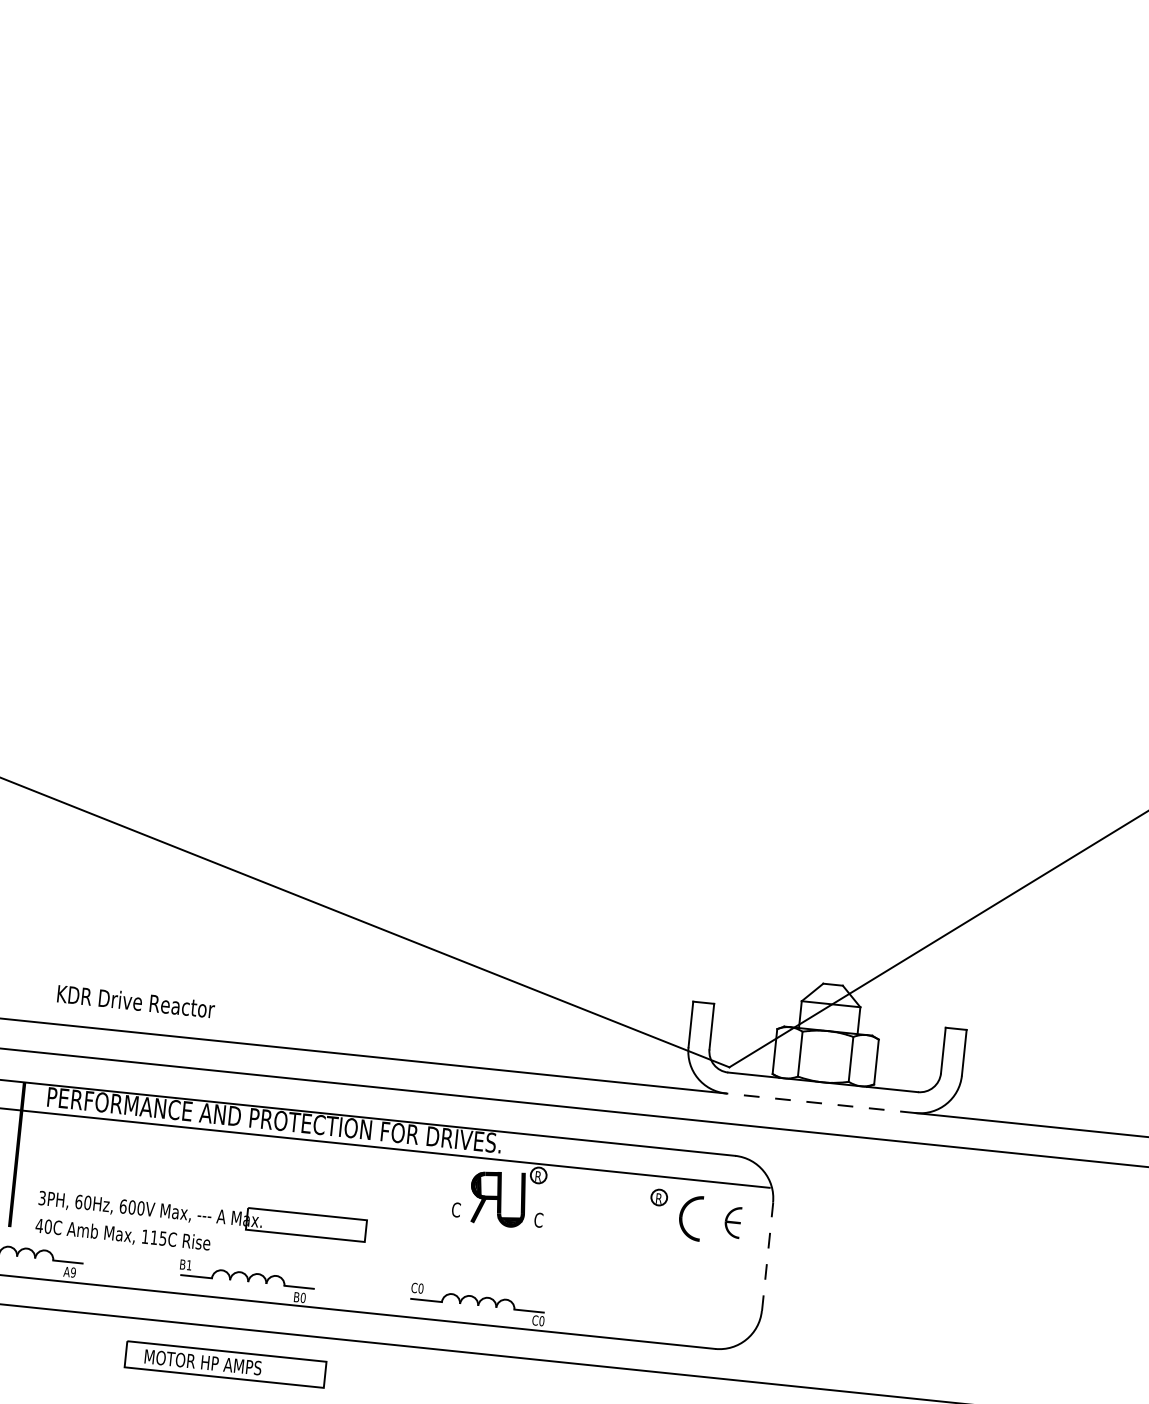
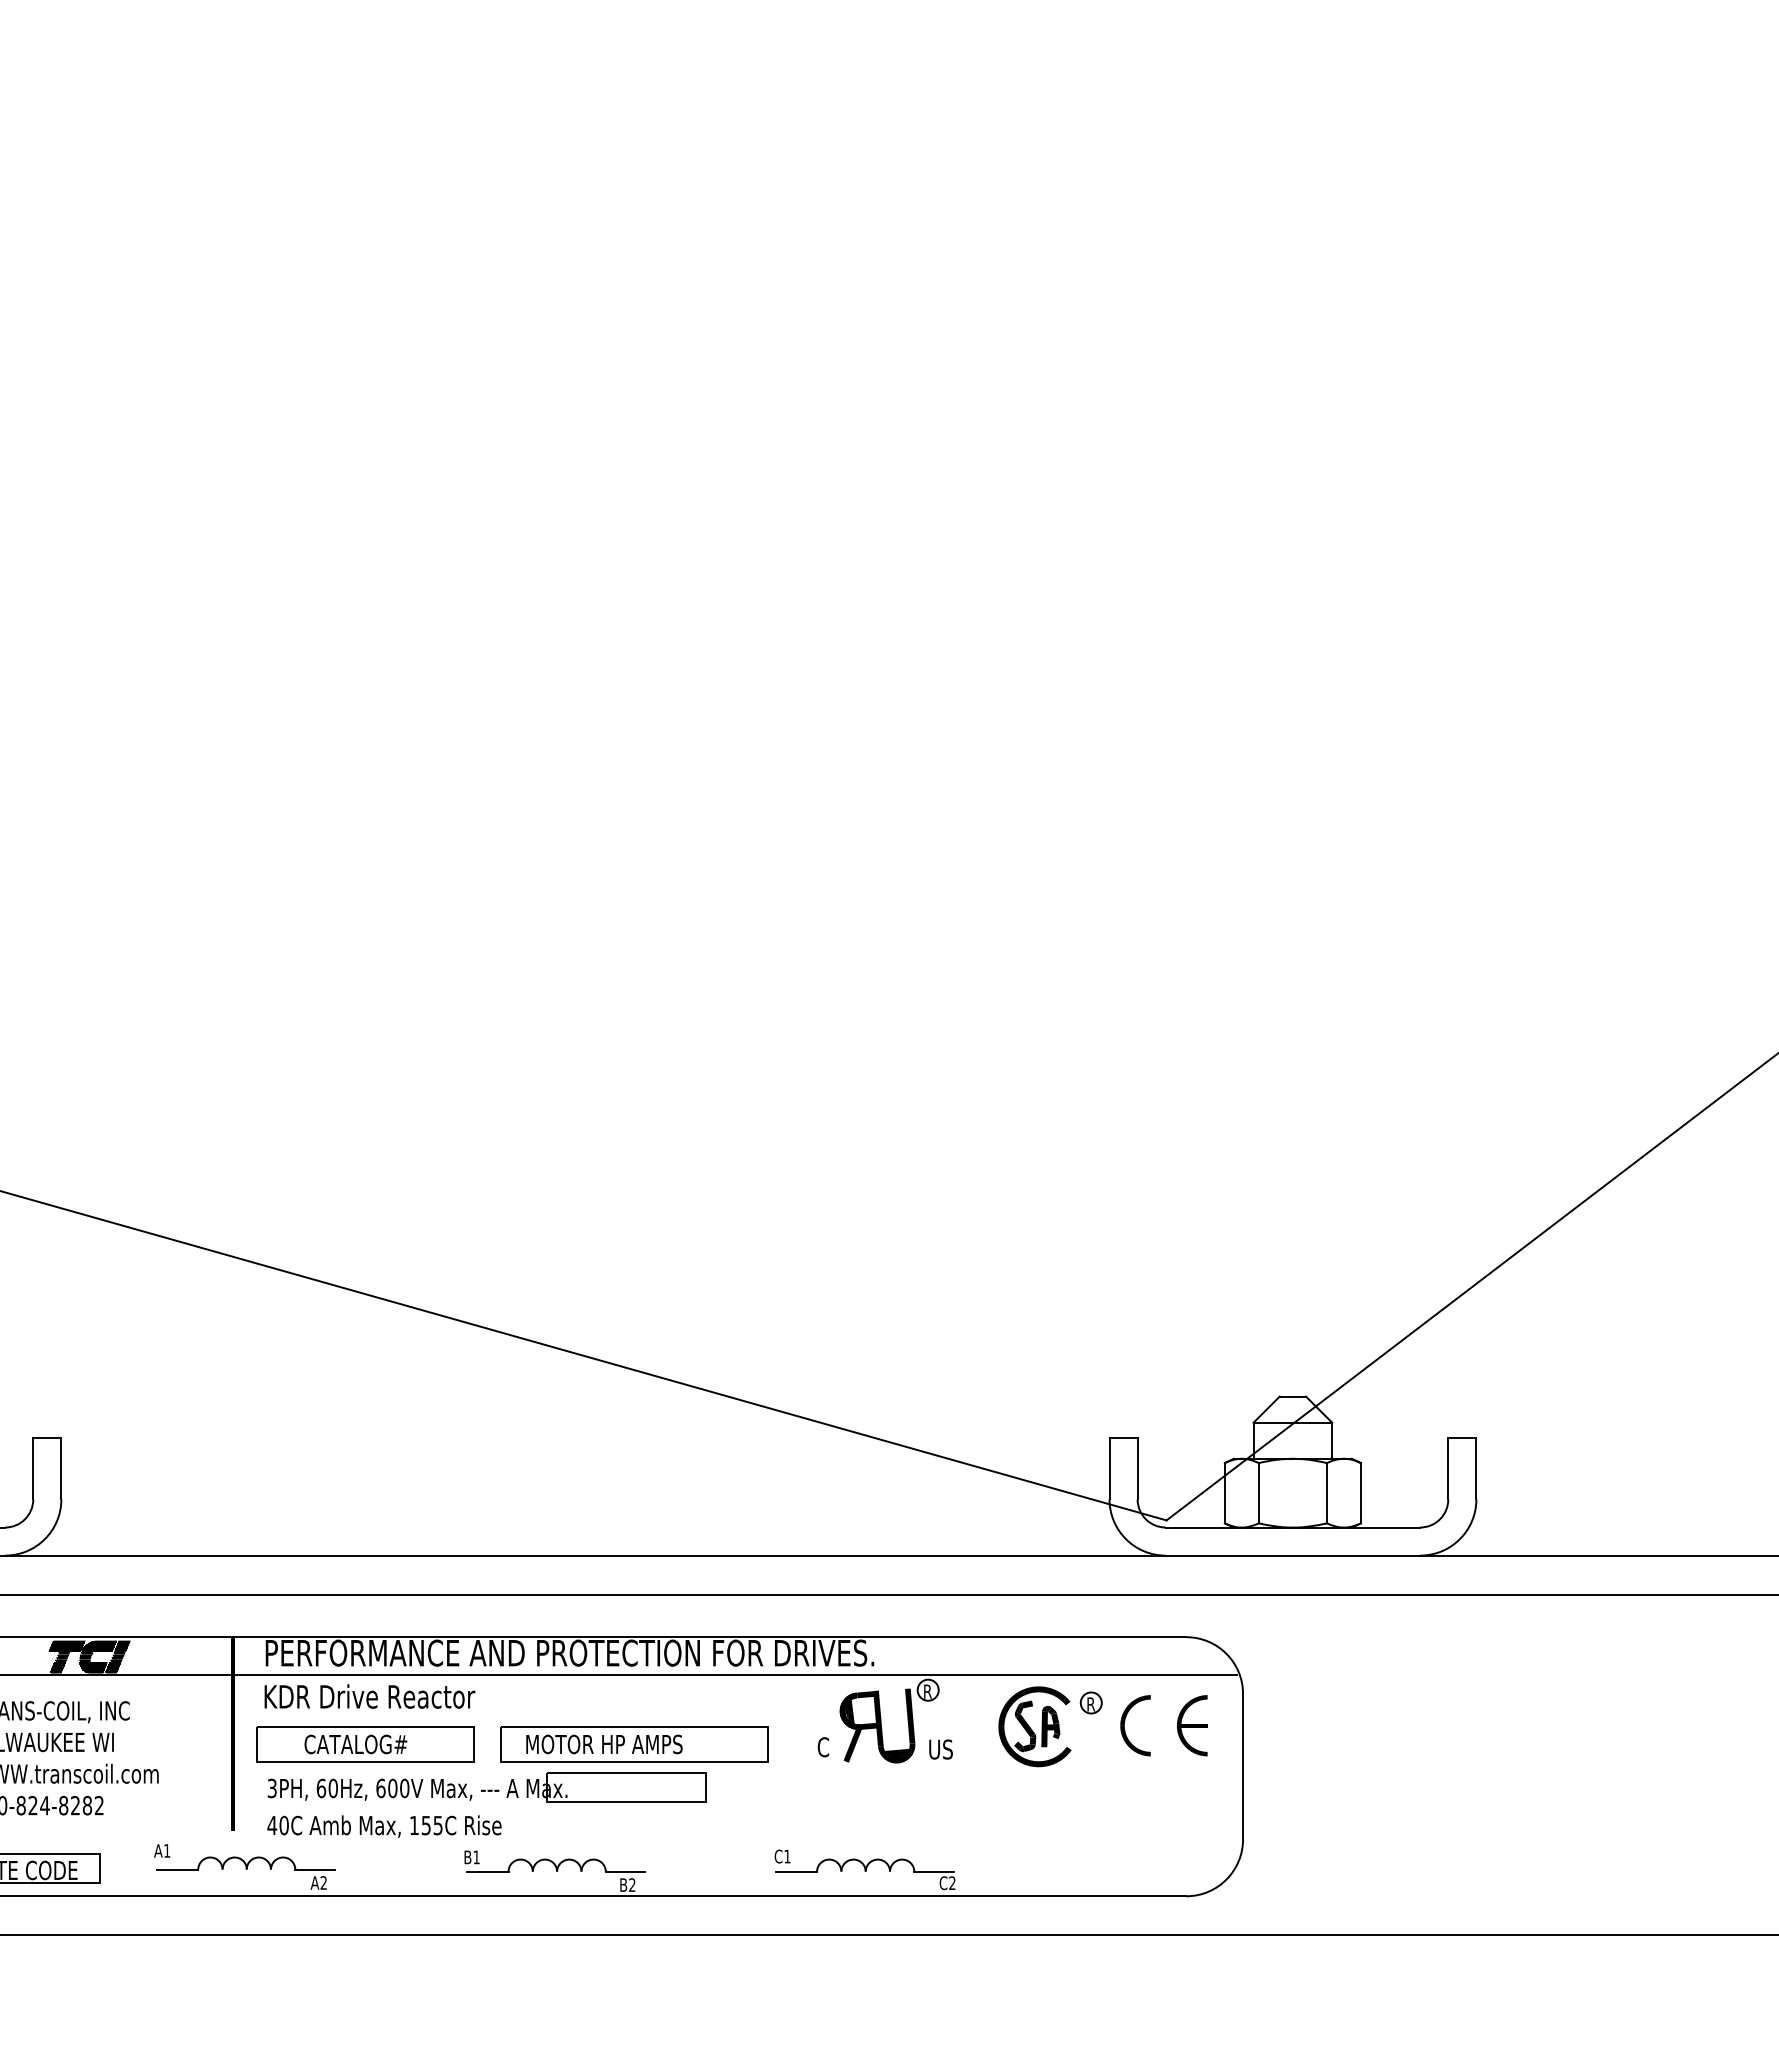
text: (135, 1001) -> (369, 1696), moved
line: (820, 1103) -> (1292, 1555), dashed -> solid
part: (115, 1172) -> (365, 1744), added
part: (615, 1210) -> (1034, 1726), added
text: (543, 1220) -> (940, 1749), C -> US
part: (732, 1222) -> (1192, 1725), size x1.43
text: (153, 1237) -> (425, 1825), 115C -> 155C
line: (767, 1256) -> (1243, 1766), dashed -> solid
text: (73, 1272) -> (323, 1882), A9 -> A2
text: (421, 1288) -> (787, 1856), C0 -> C1
text: (303, 1298) -> (632, 1885), B0 -> B2
text: (541, 1321) -> (952, 1883), C0 -> C2
part: (225, 1364) -> (634, 1744), moved

